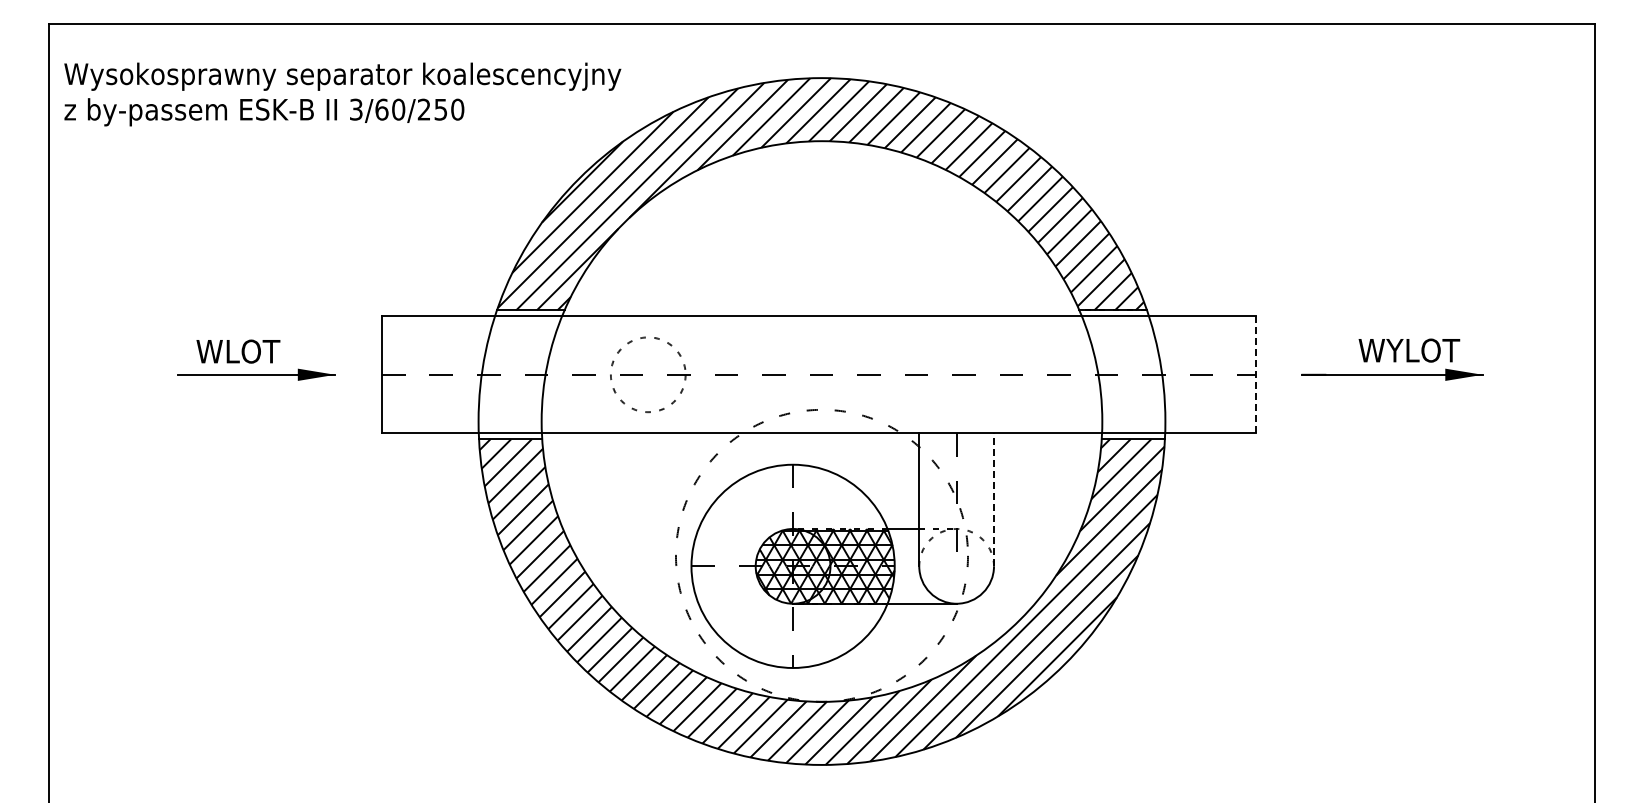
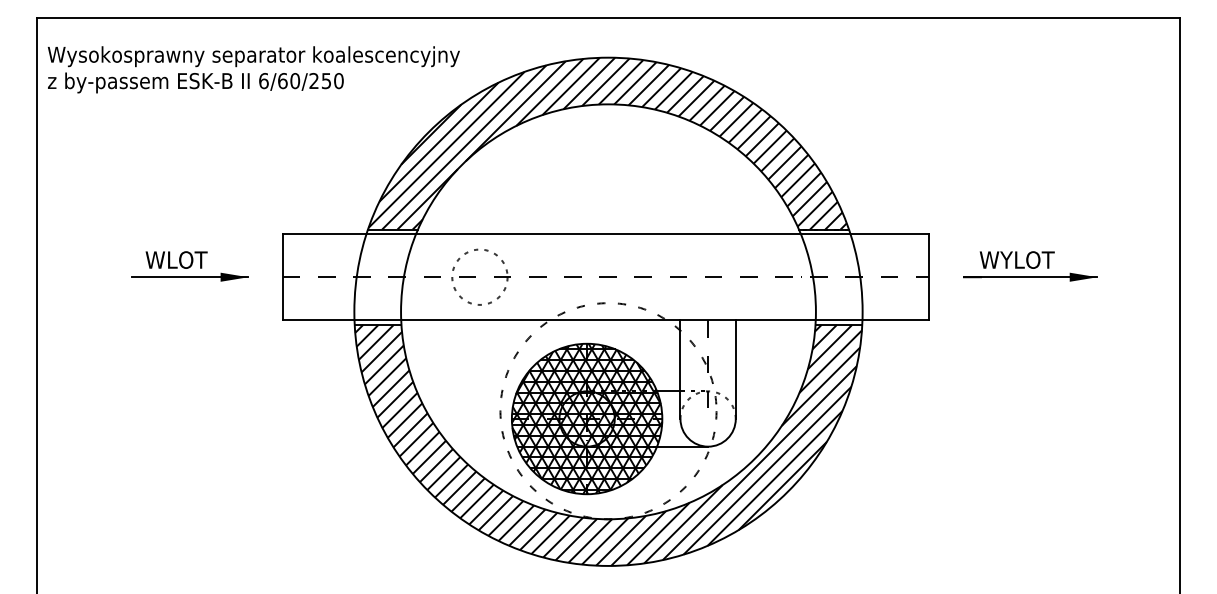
text: (355, 109) -> (263, 80), 3/60/250 -> 6/60/250
text: (1409, 350) -> (1017, 260), moved
line: (1255, 375) -> (929, 277), dashed -> solid
line: (994, 499) -> (736, 369), dashed -> solid
hatch: (788, 566) -> (583, 419), added

